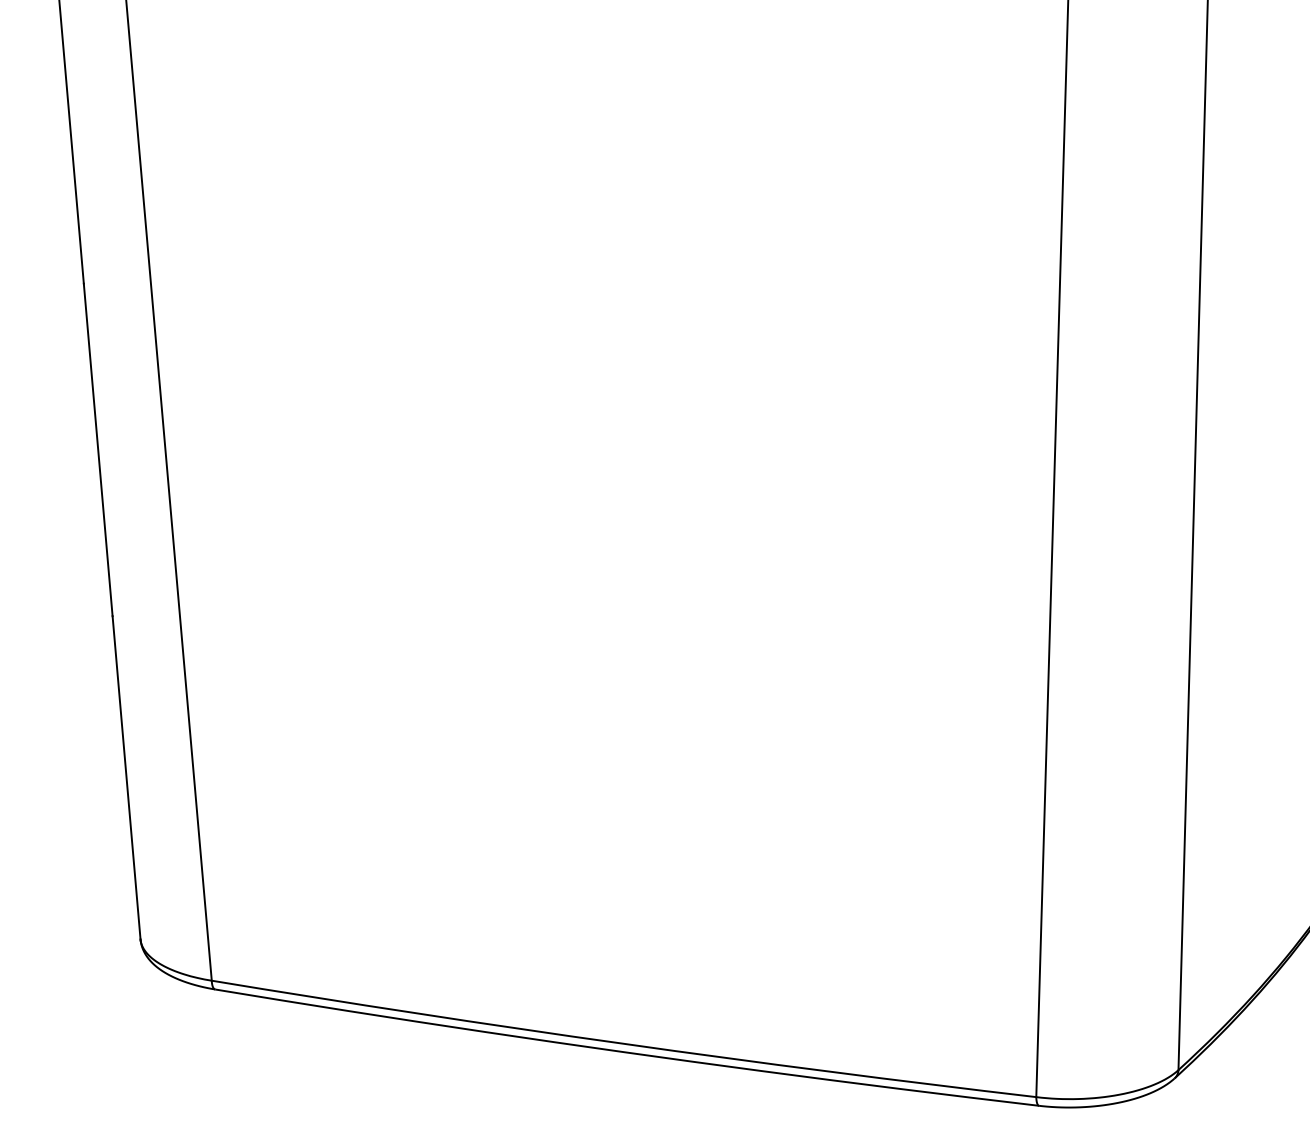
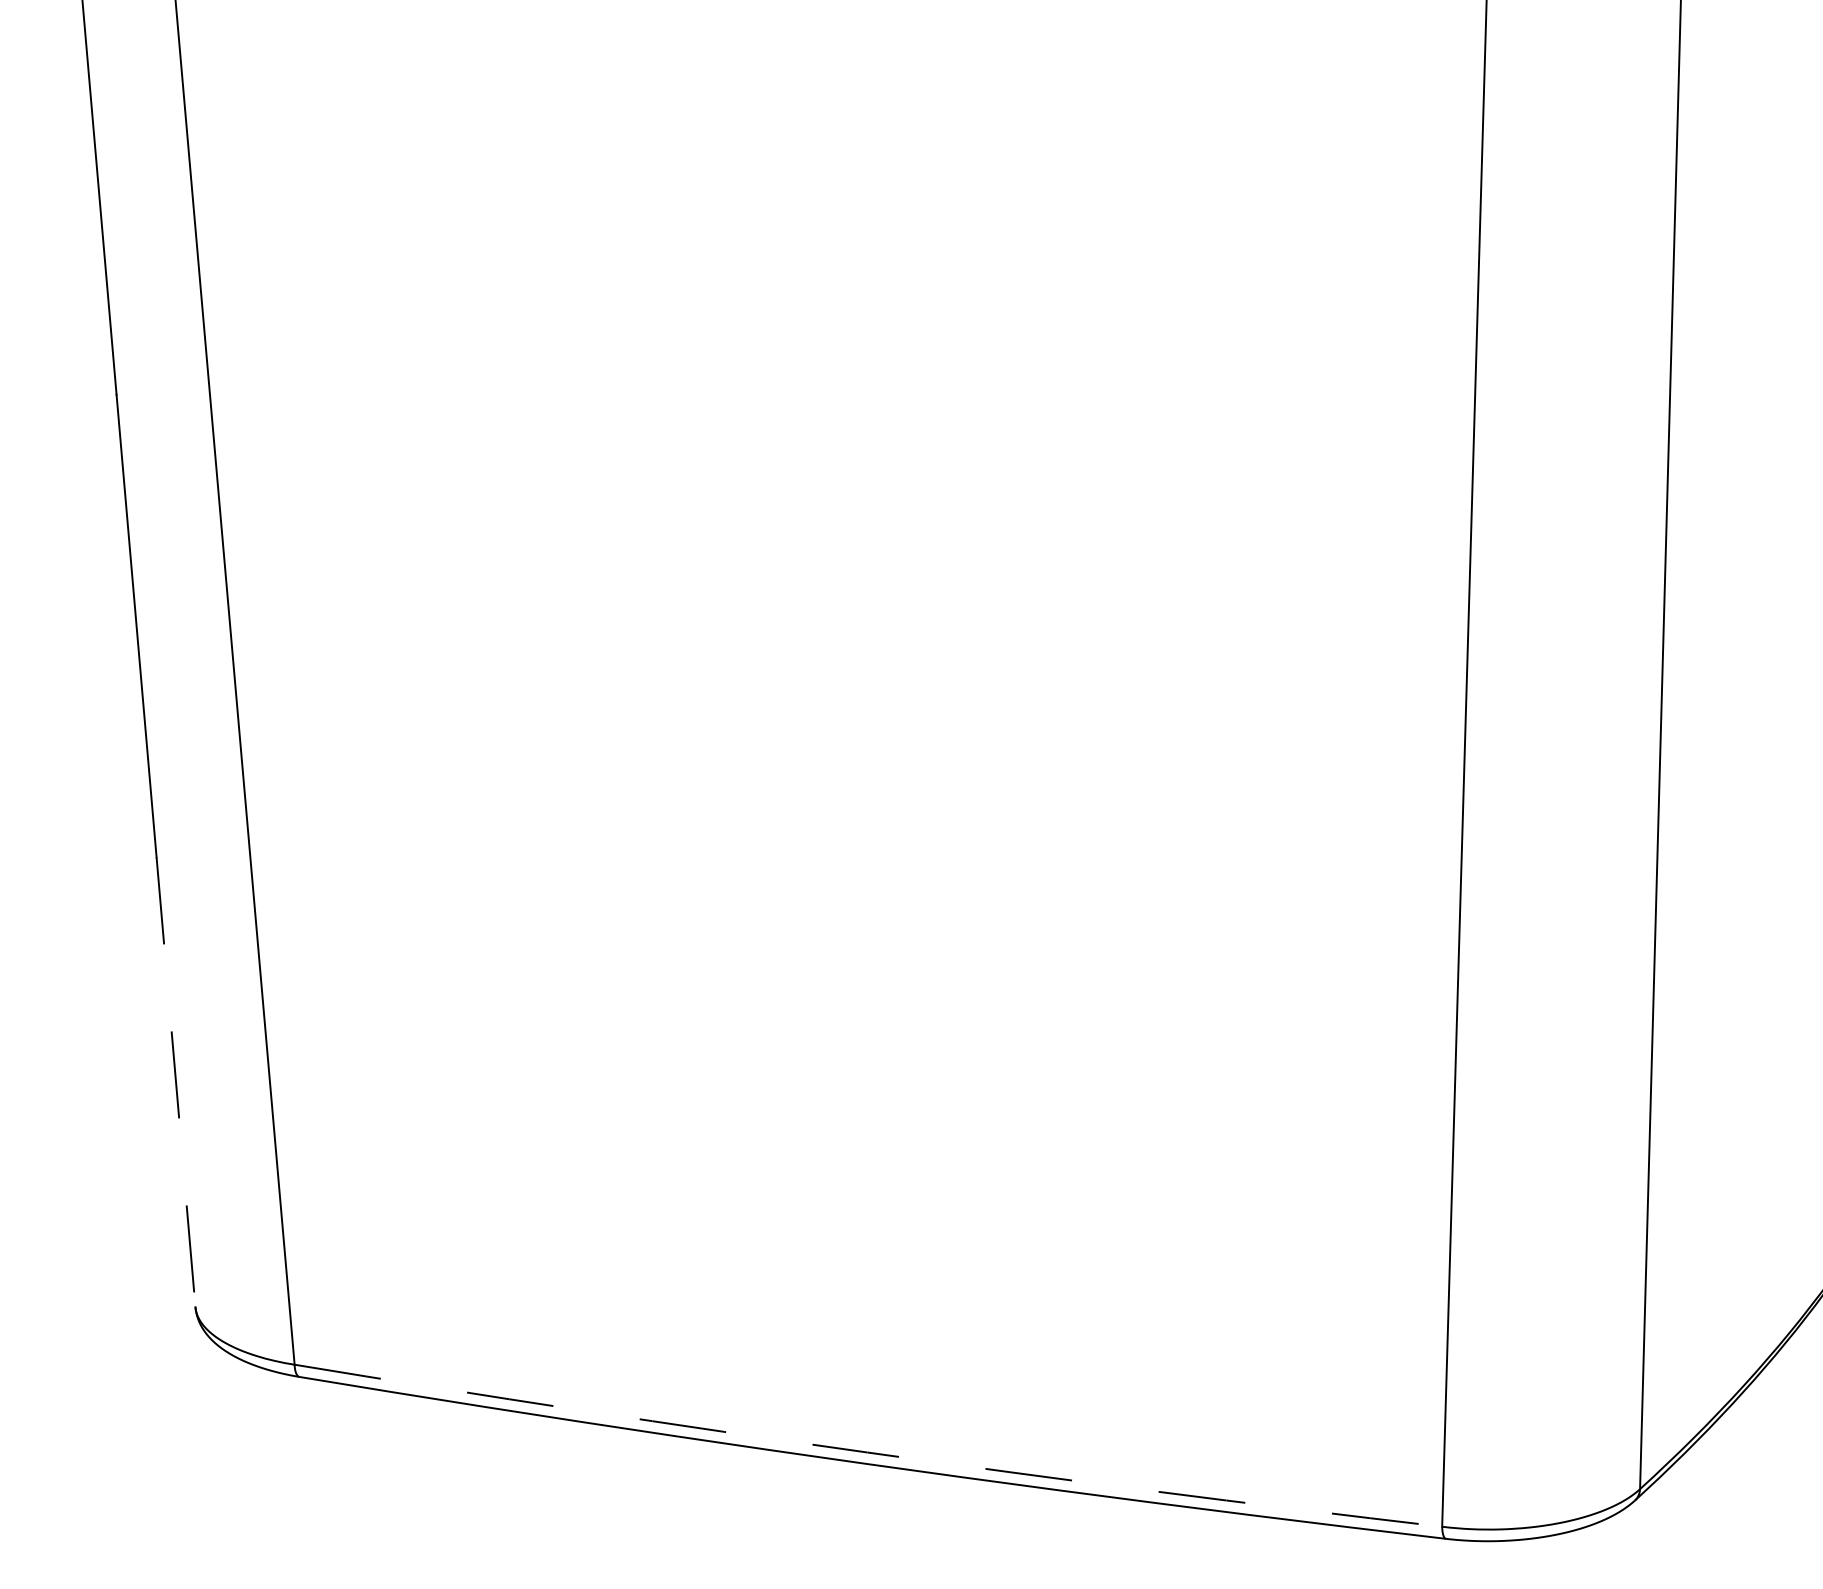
line: (126, 777) -> (176, 1082), solid -> dashed
arc: (623, 1043) -> (867, 1452), solid -> dashed

